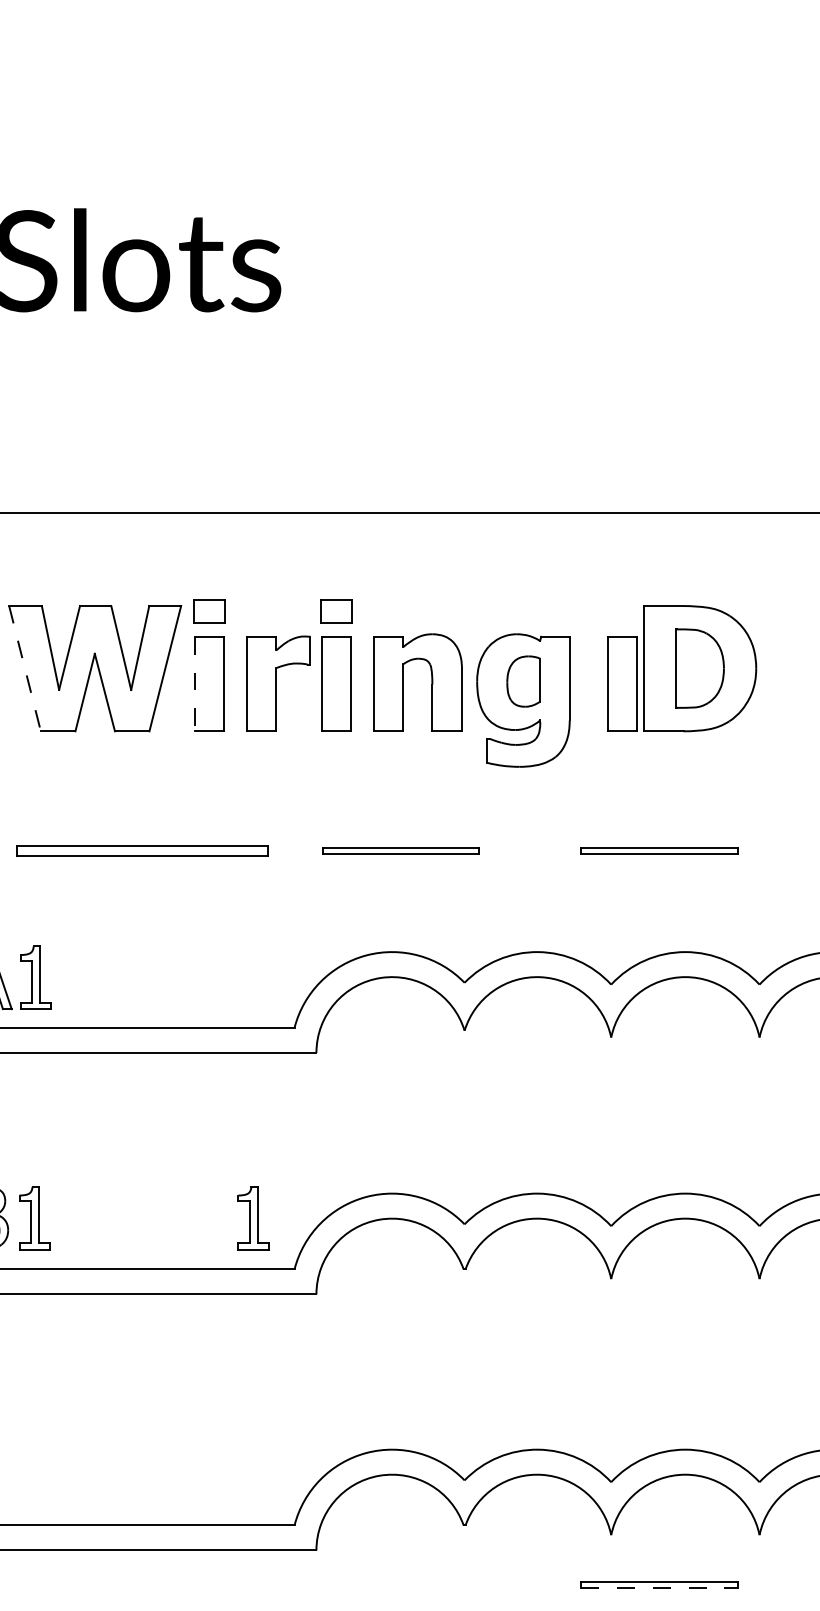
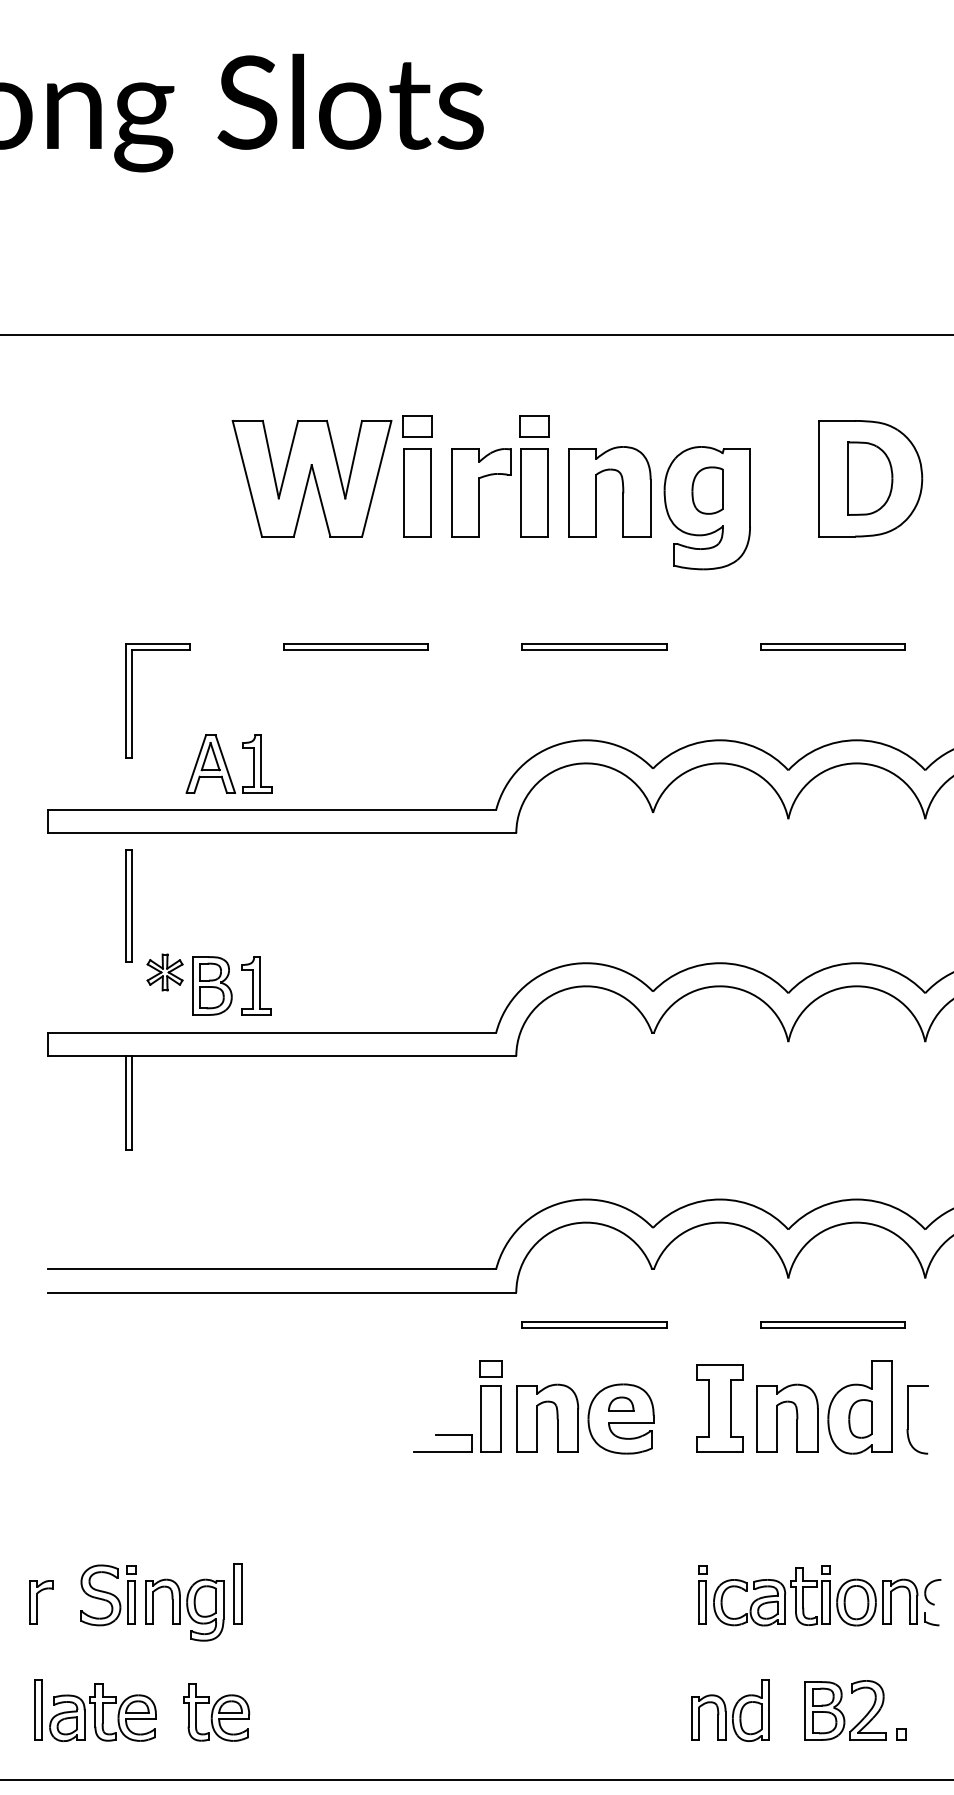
line: (25, 668) -> (247, 478), dashed -> solid
line: (195, 683) -> (404, 492), dashed -> solid
part: (622, 683) -> (798, 492), removed
part: (142, 850) -> (355, 646), size x0.62
part: (253, 1217) -> (458, 985), removed
part: (401, 1585) -> (594, 1324), added
line: (660, 1588) -> (833, 1327), dashed -> solid

